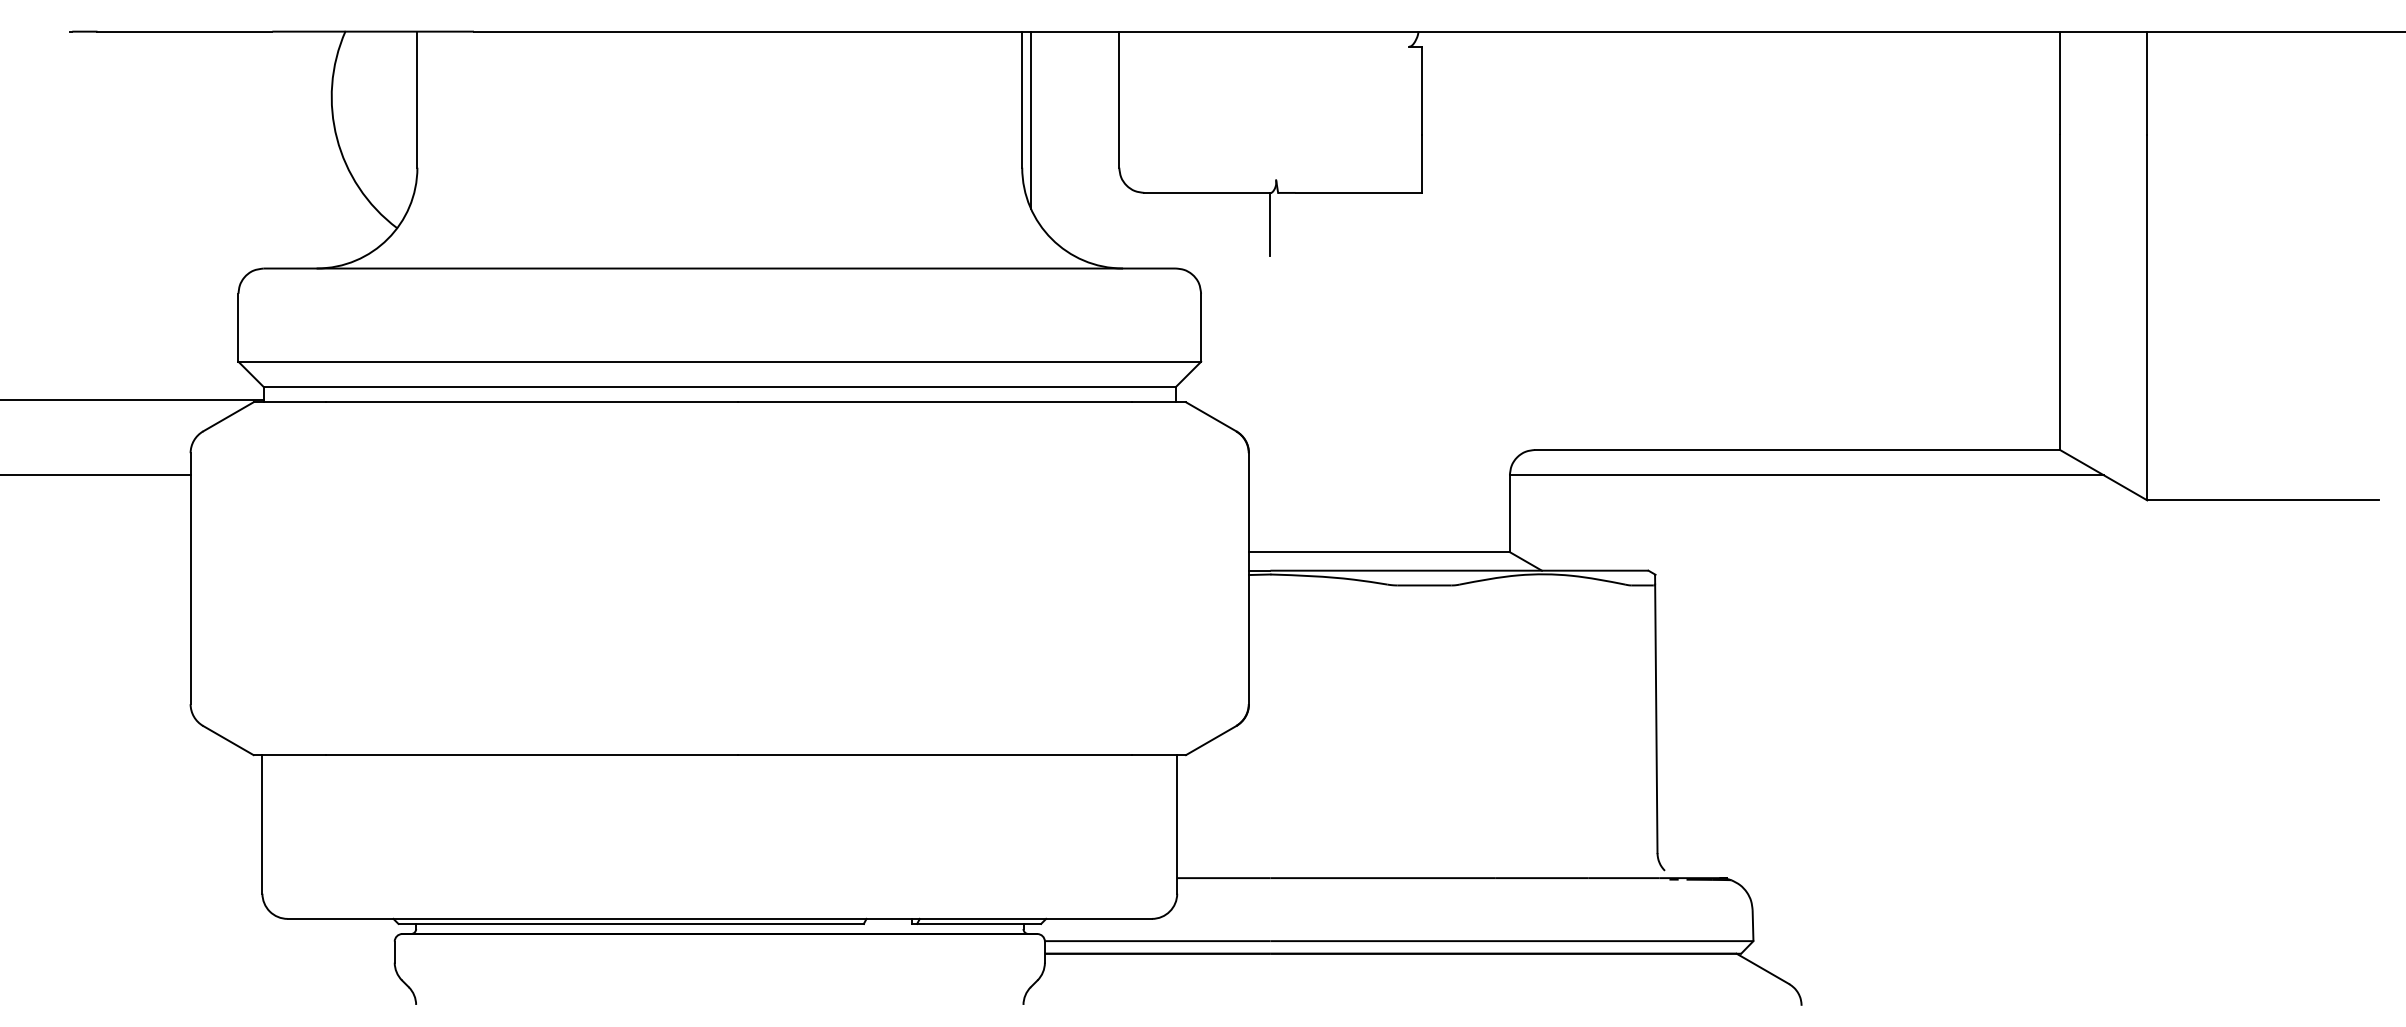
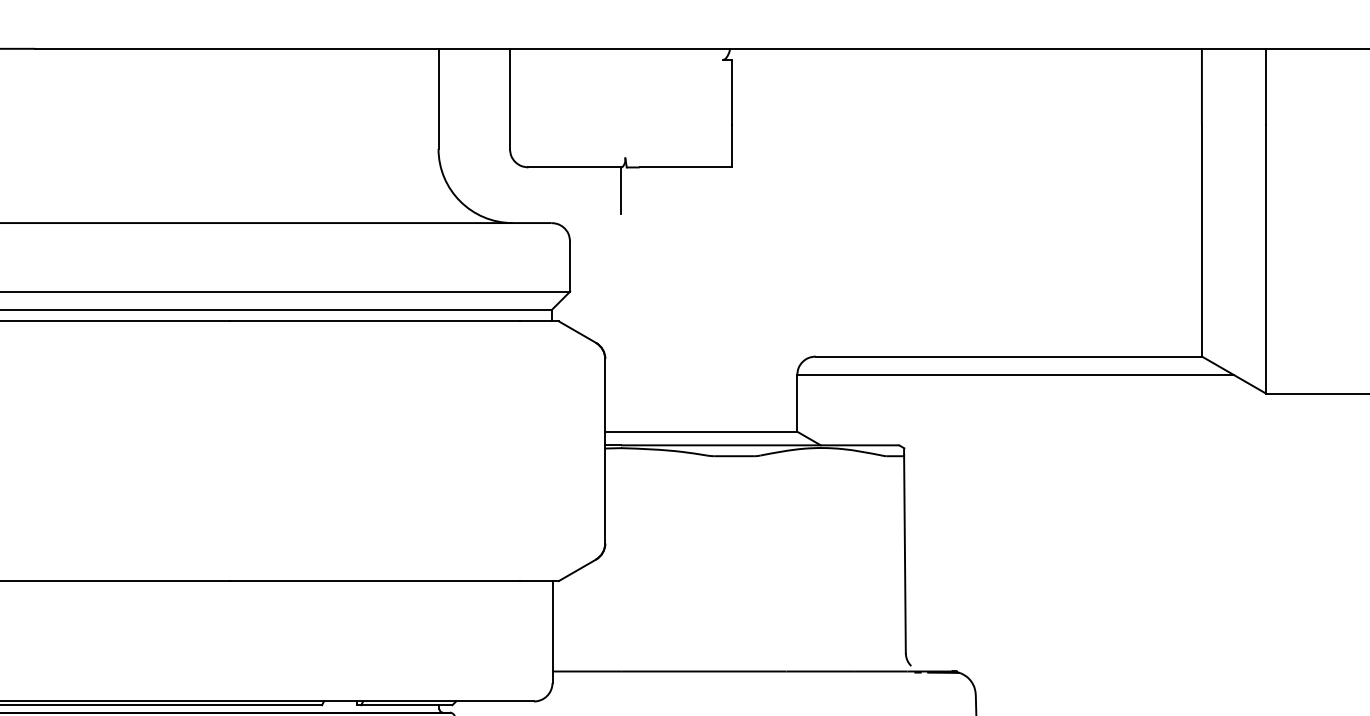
line: (1031, 119) -> (445, 113), removed

